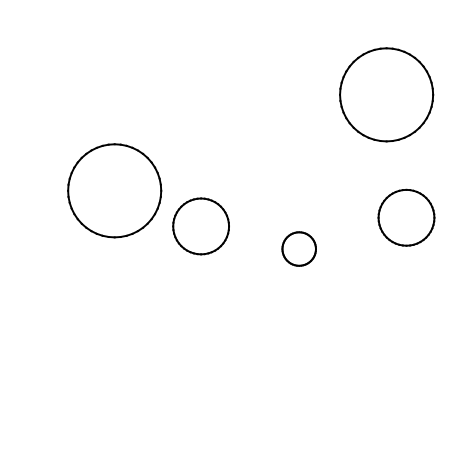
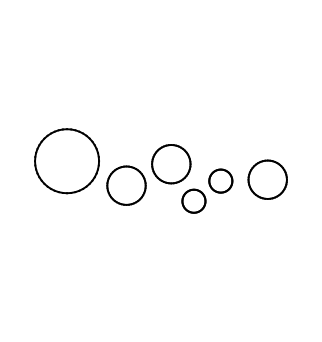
part: (385, 95) -> (253, 95), removed
part: (266, 195) -> (171, 164), added
part: (337, 218) -> (220, 180), added

